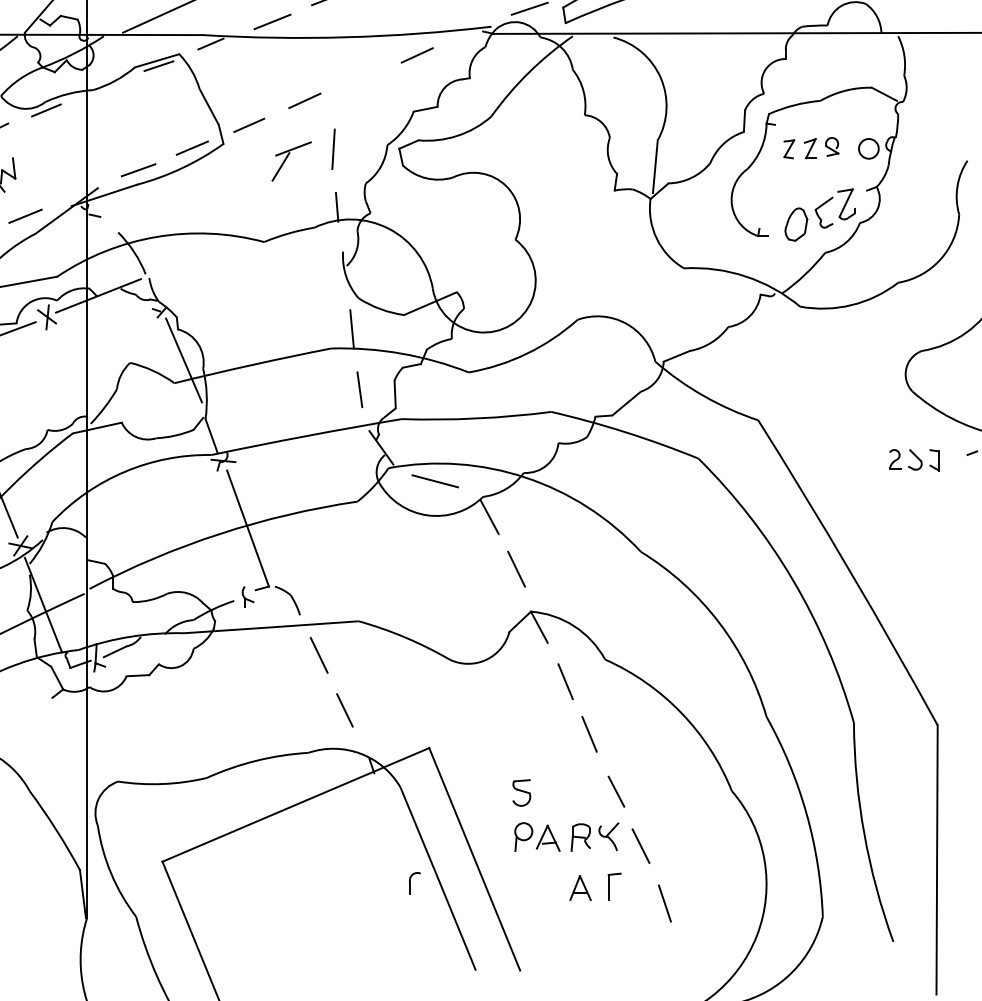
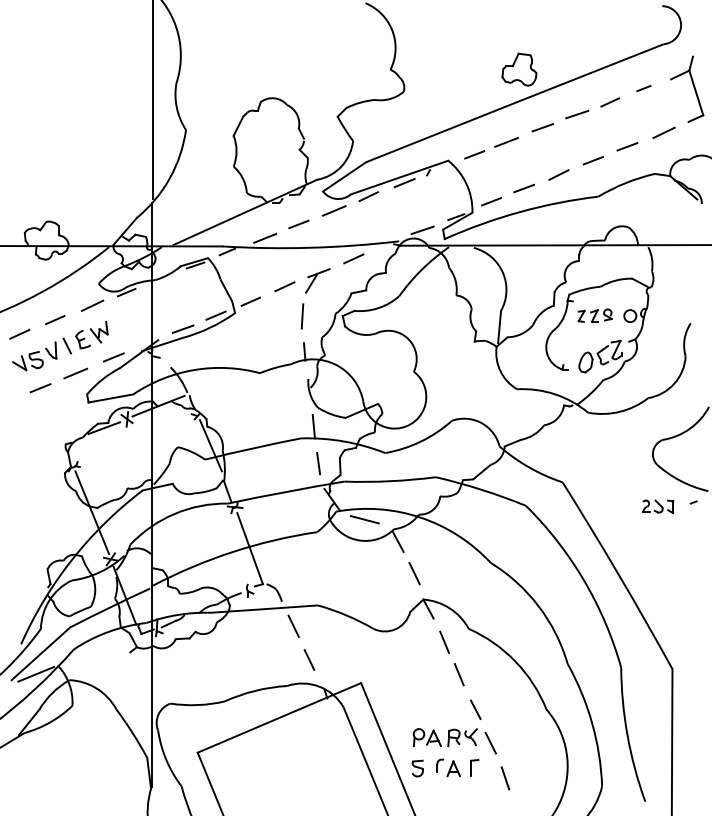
part: (291, 160) -> (317, 280), moved
part: (521, 792) -> (417, 768), moved
part: (413, 882) -> (439, 765), moved

